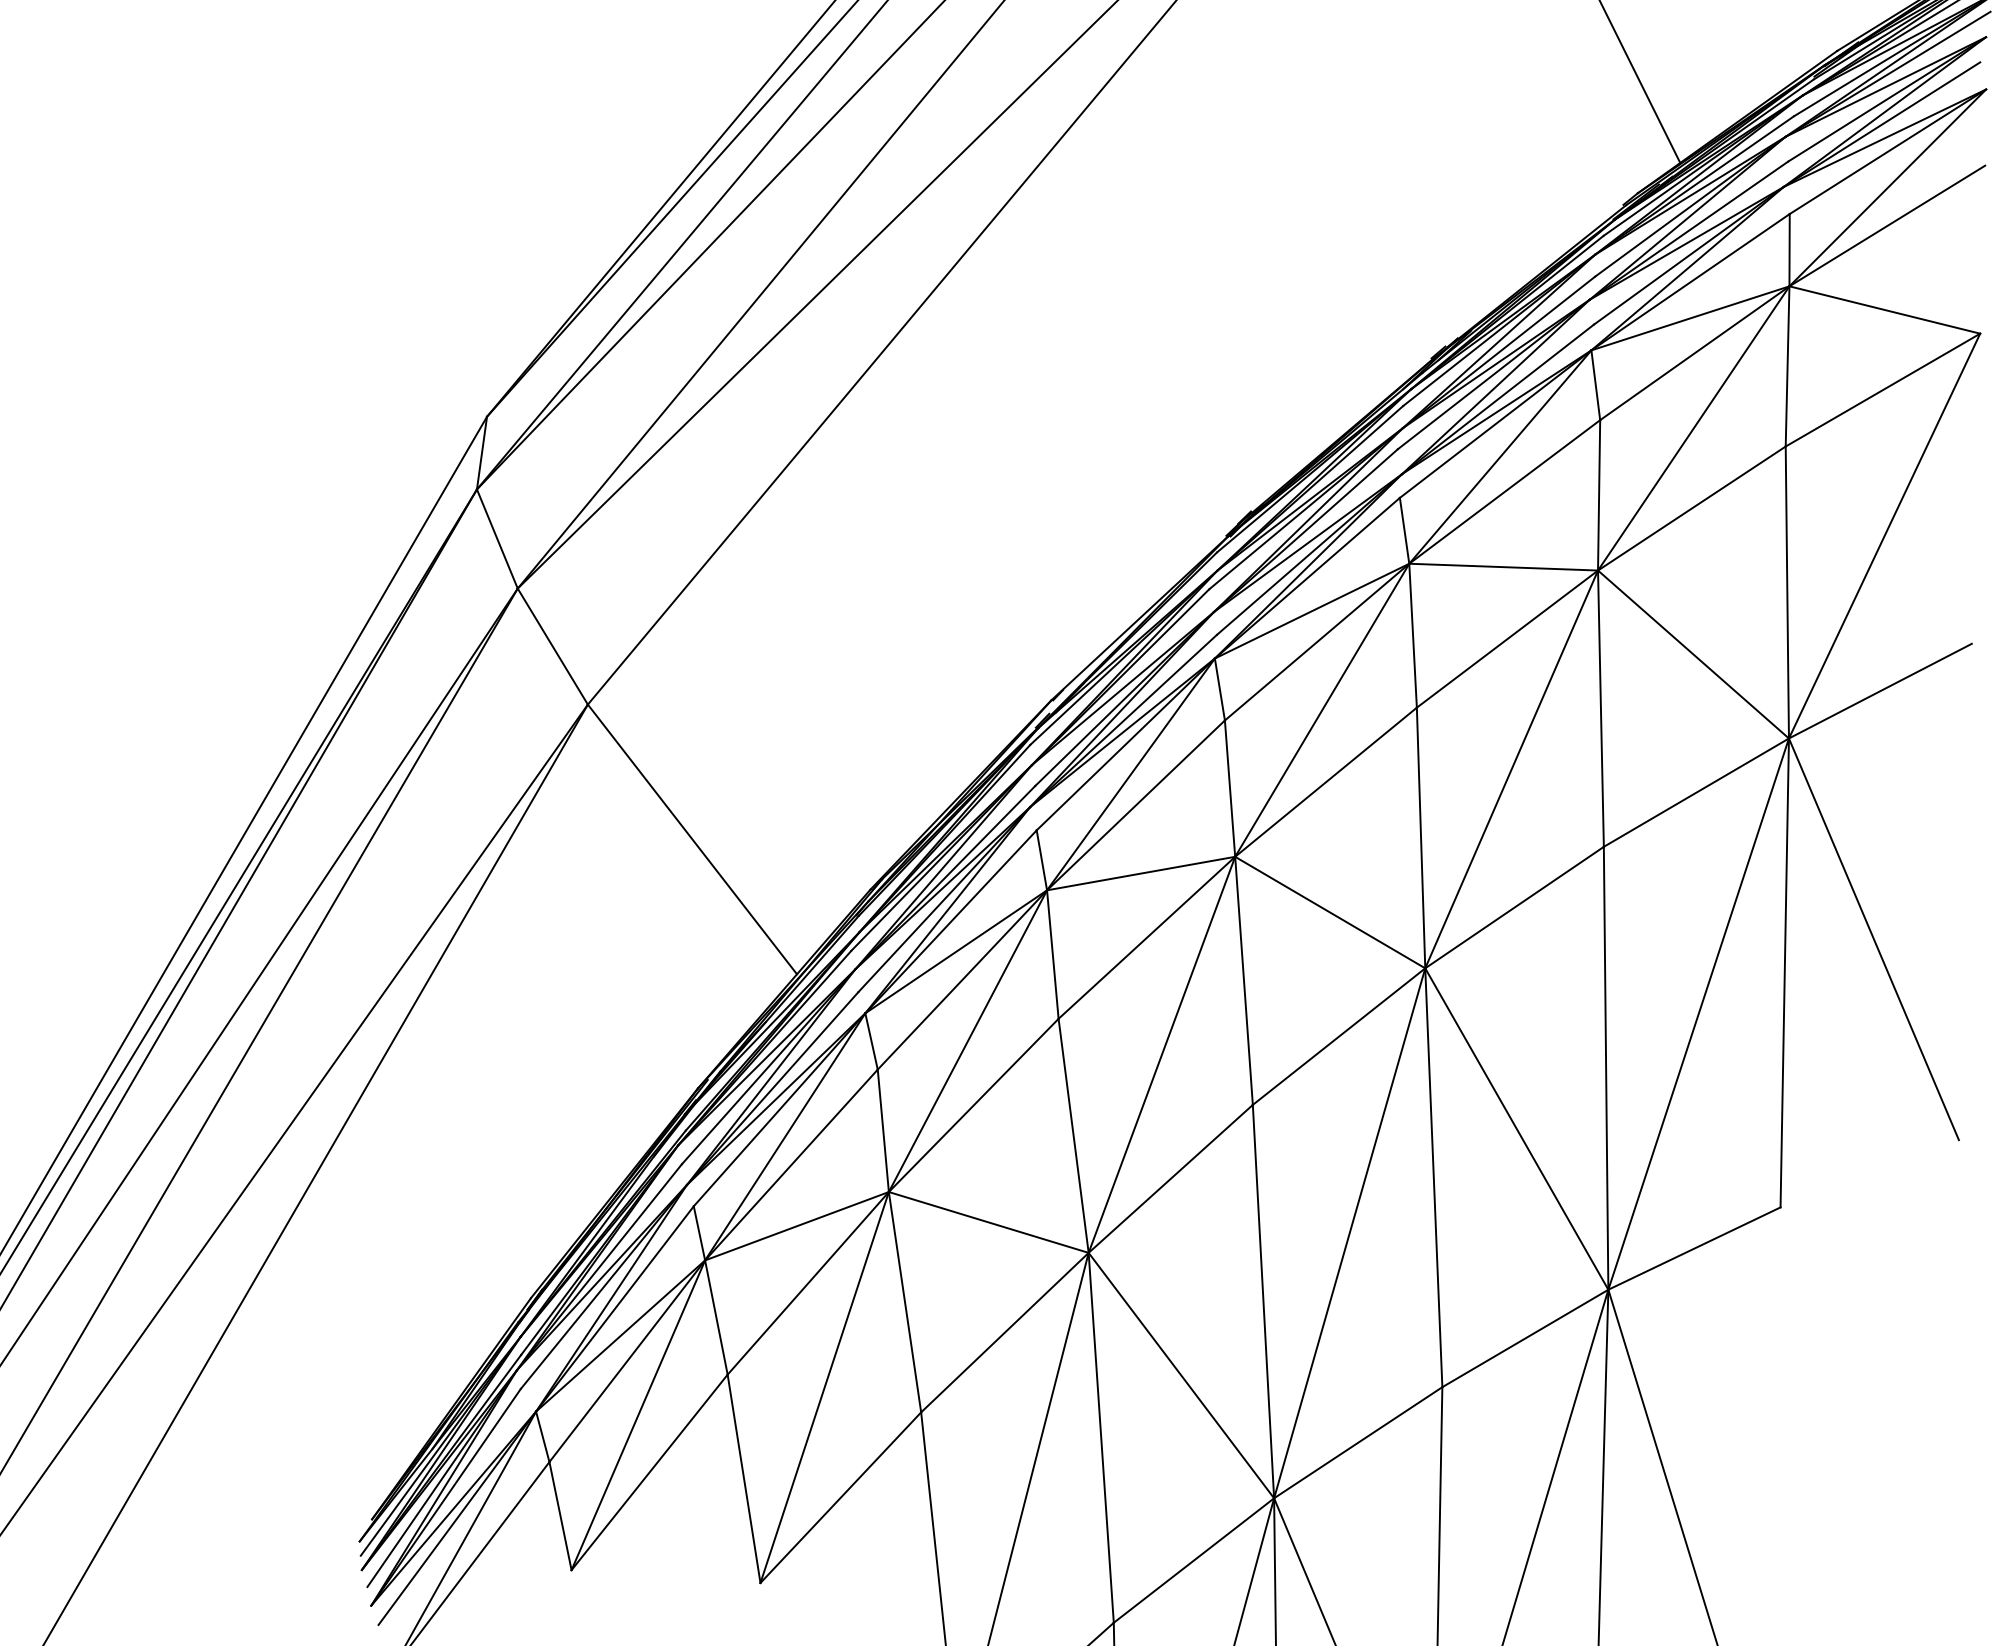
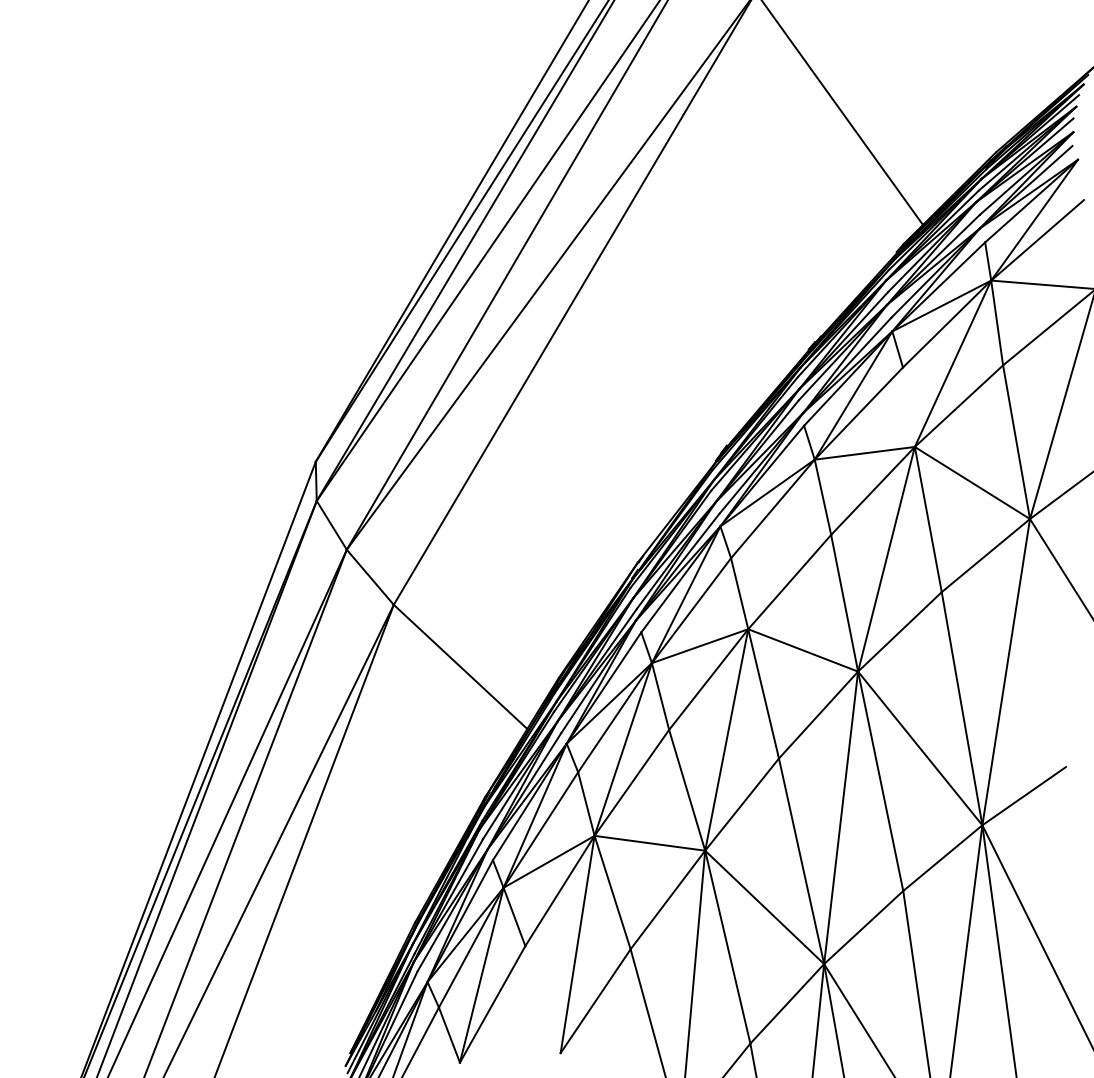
line: (1598, 493) -> (908, 406), removed
line: (1322, 710) -> (781, 544), removed
line: (1785, 972) -> (1048, 642), removed
line: (743, 1478) -> (542, 999), removed

